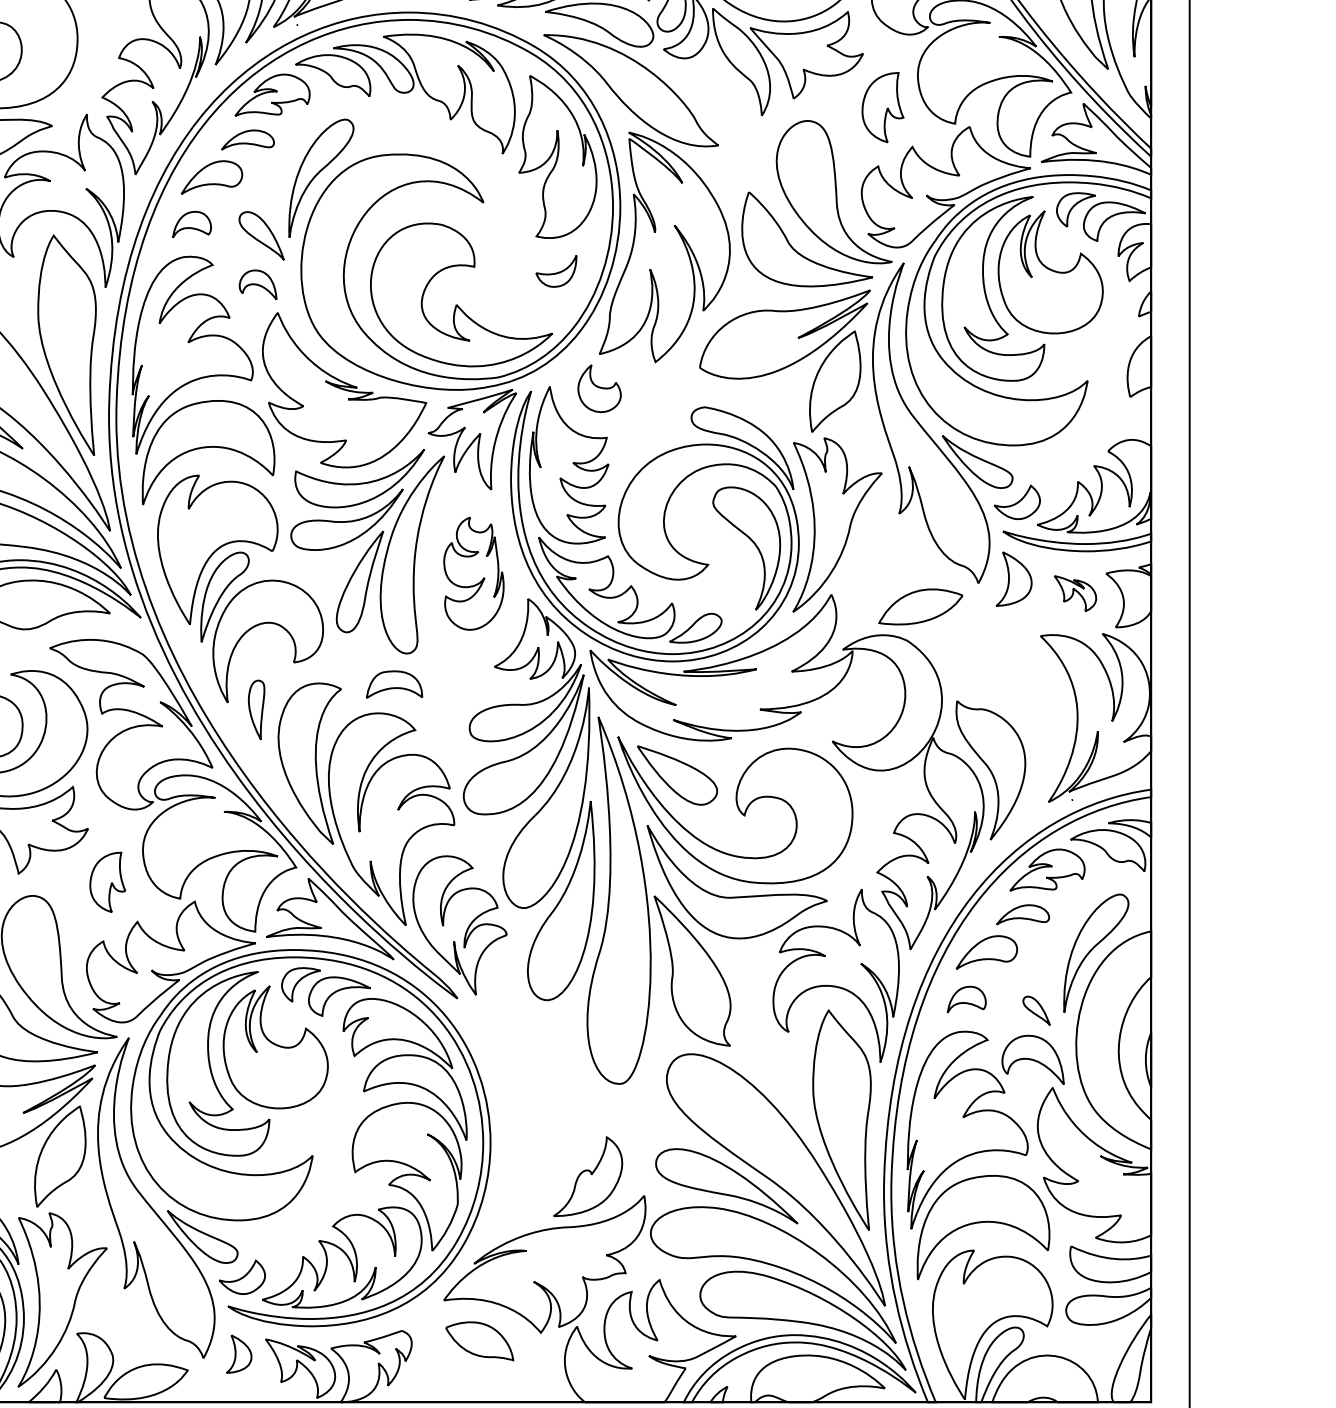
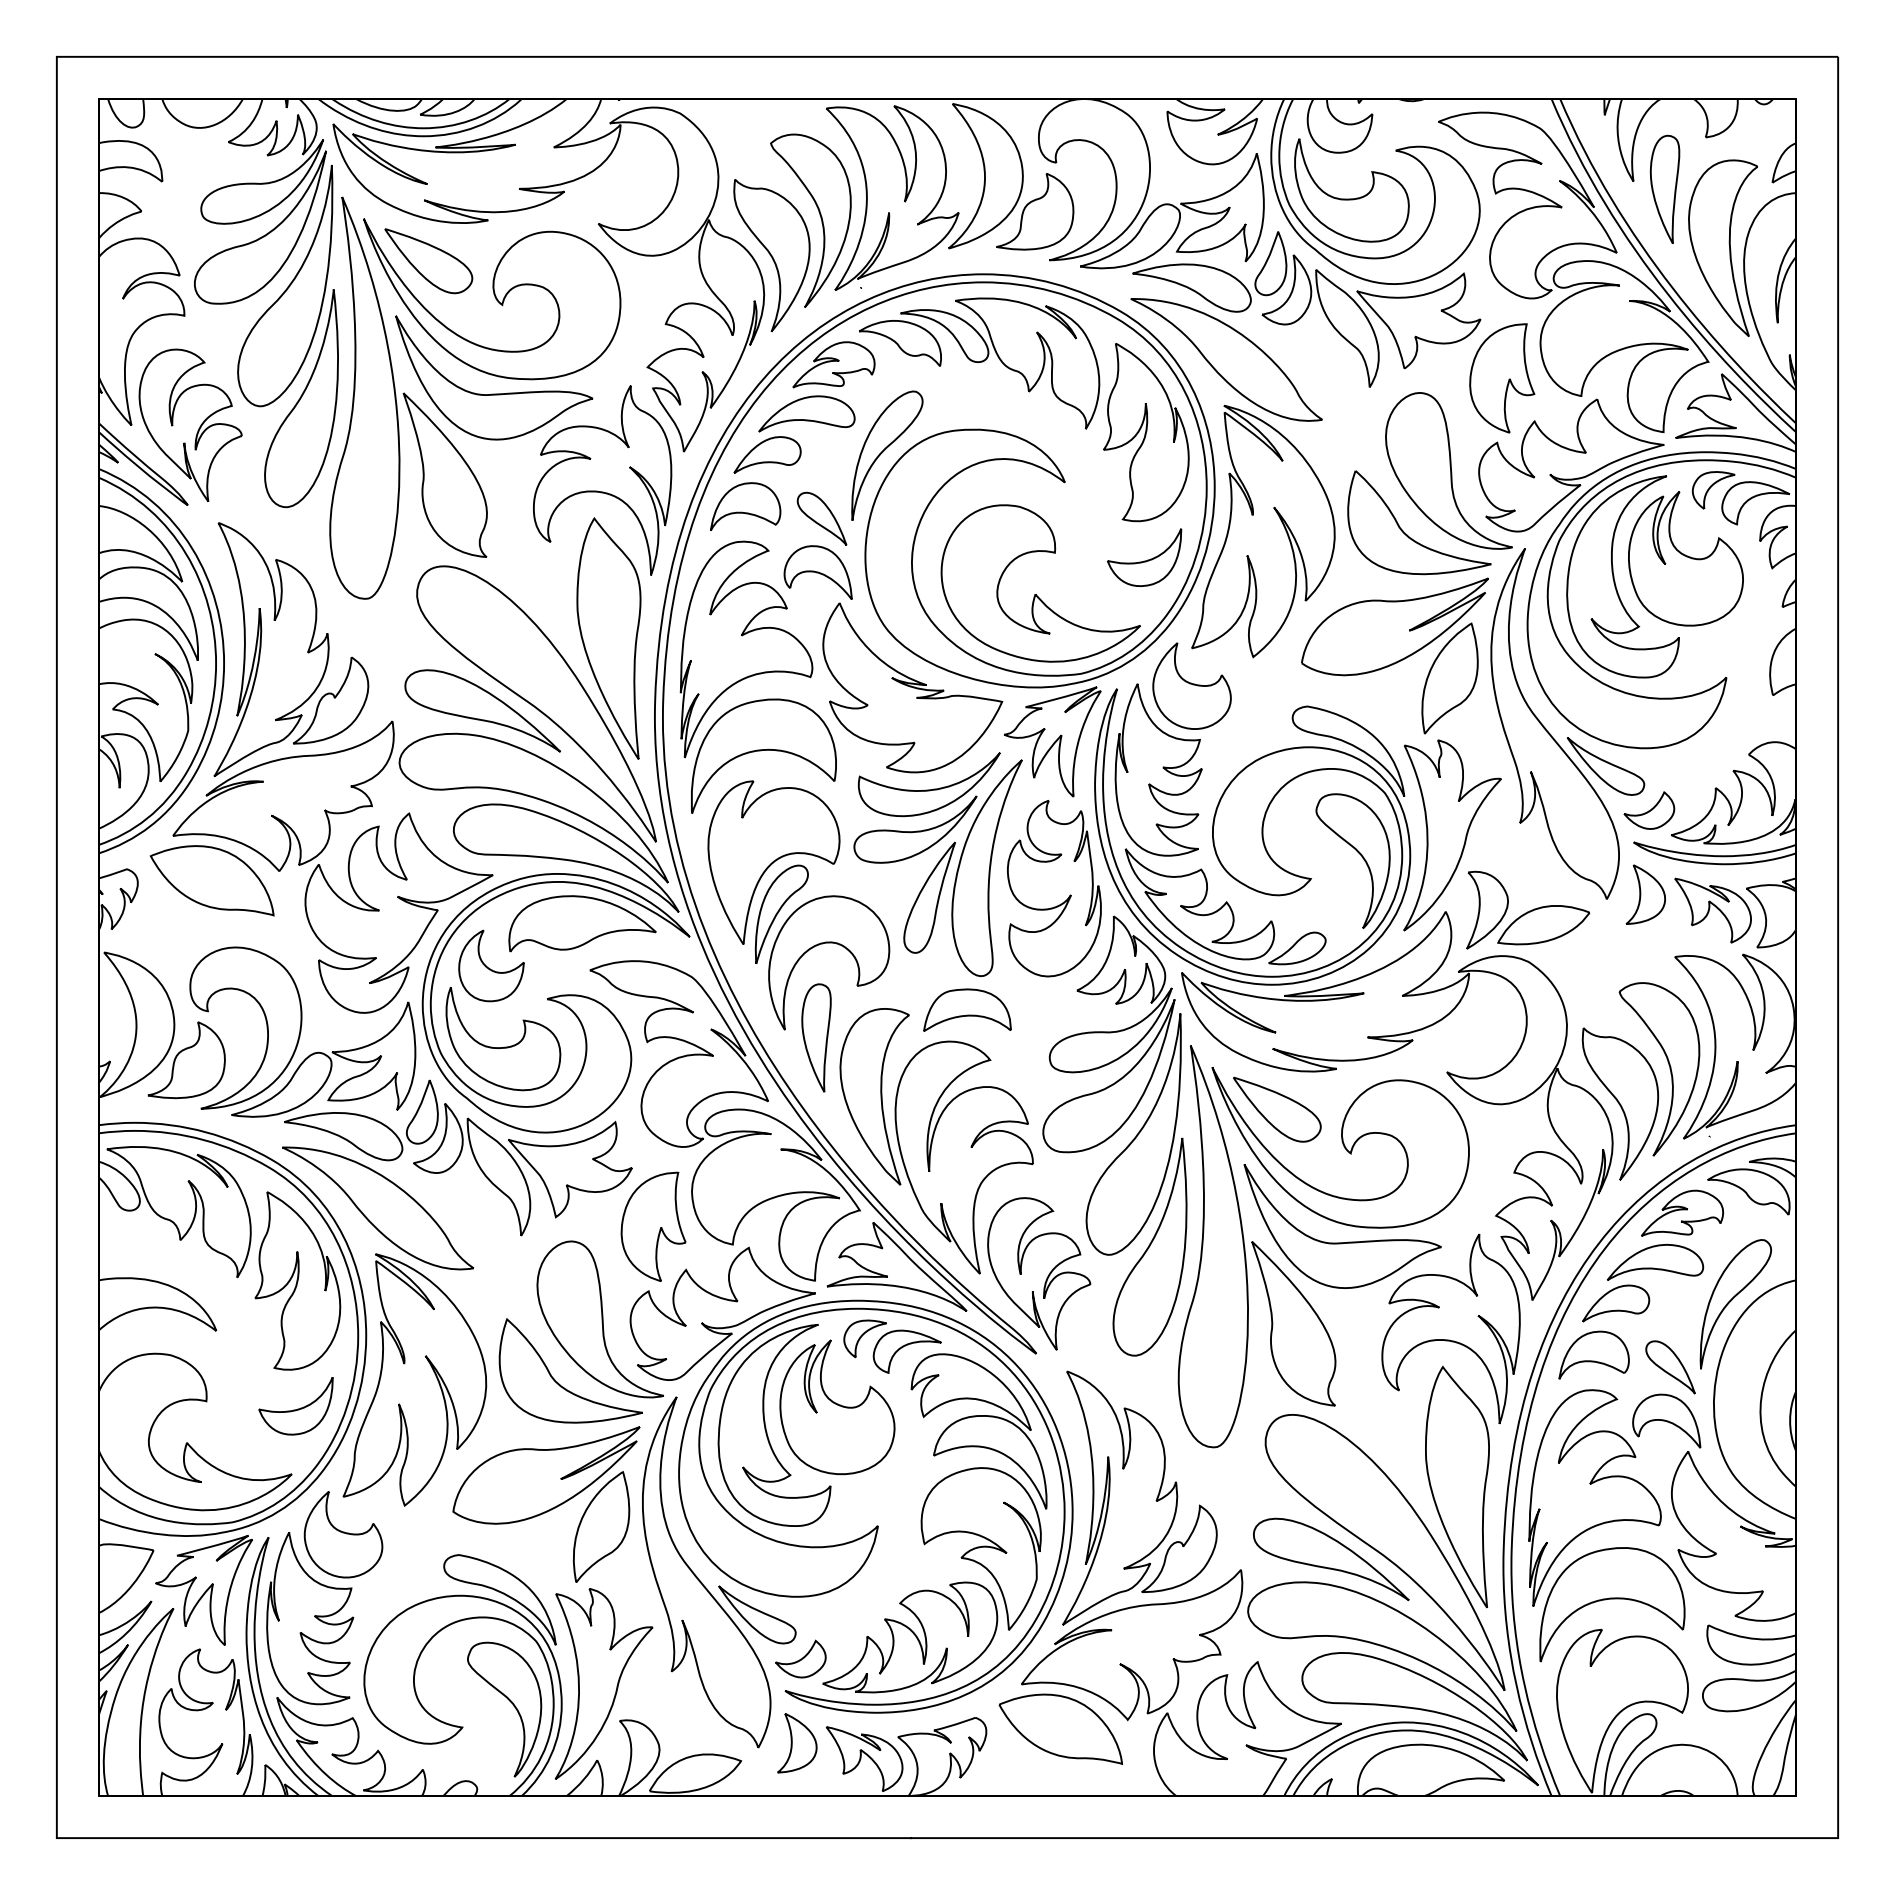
part: (883, 107) -> (1502, 378), size x1.43
part: (247, 139) -> (806, 413), size x1.67
part: (191, 224) -> (745, 506), size x1.67
part: (556, 271) -> (1144, 557), size x1.67
part: (257, 284) -> (817, 572), size x1.67
part: (599, 388) -> (1191, 685), size x1.67
part: (473, 573) -> (1054, 888), size x1.43
part: (869, 592) -> (1487, 909), added
part: (1074, 593) -> (1712, 910), size x1.67
part: (394, 684) -> (967, 1009), size x1.43
part: (256, 709) -> (816, 1037), size x1.67
part: (1034, 735) -> (1668, 1065), added
part: (107, 882) -> (653, 1226), size x1.67
part: (1022, 914) -> (1655, 1261), size x1.67
part: (966, 999) -> (1593, 1354), size x1.67
part: (1036, 1010) -> (1670, 1367), size x1.67
part: (534, 1129) -> (1120, 1497), added
part: (479, 1340) -> (1060, 1728), size x1.67
part: (239, 1354) -> (797, 1743), size x1.43

